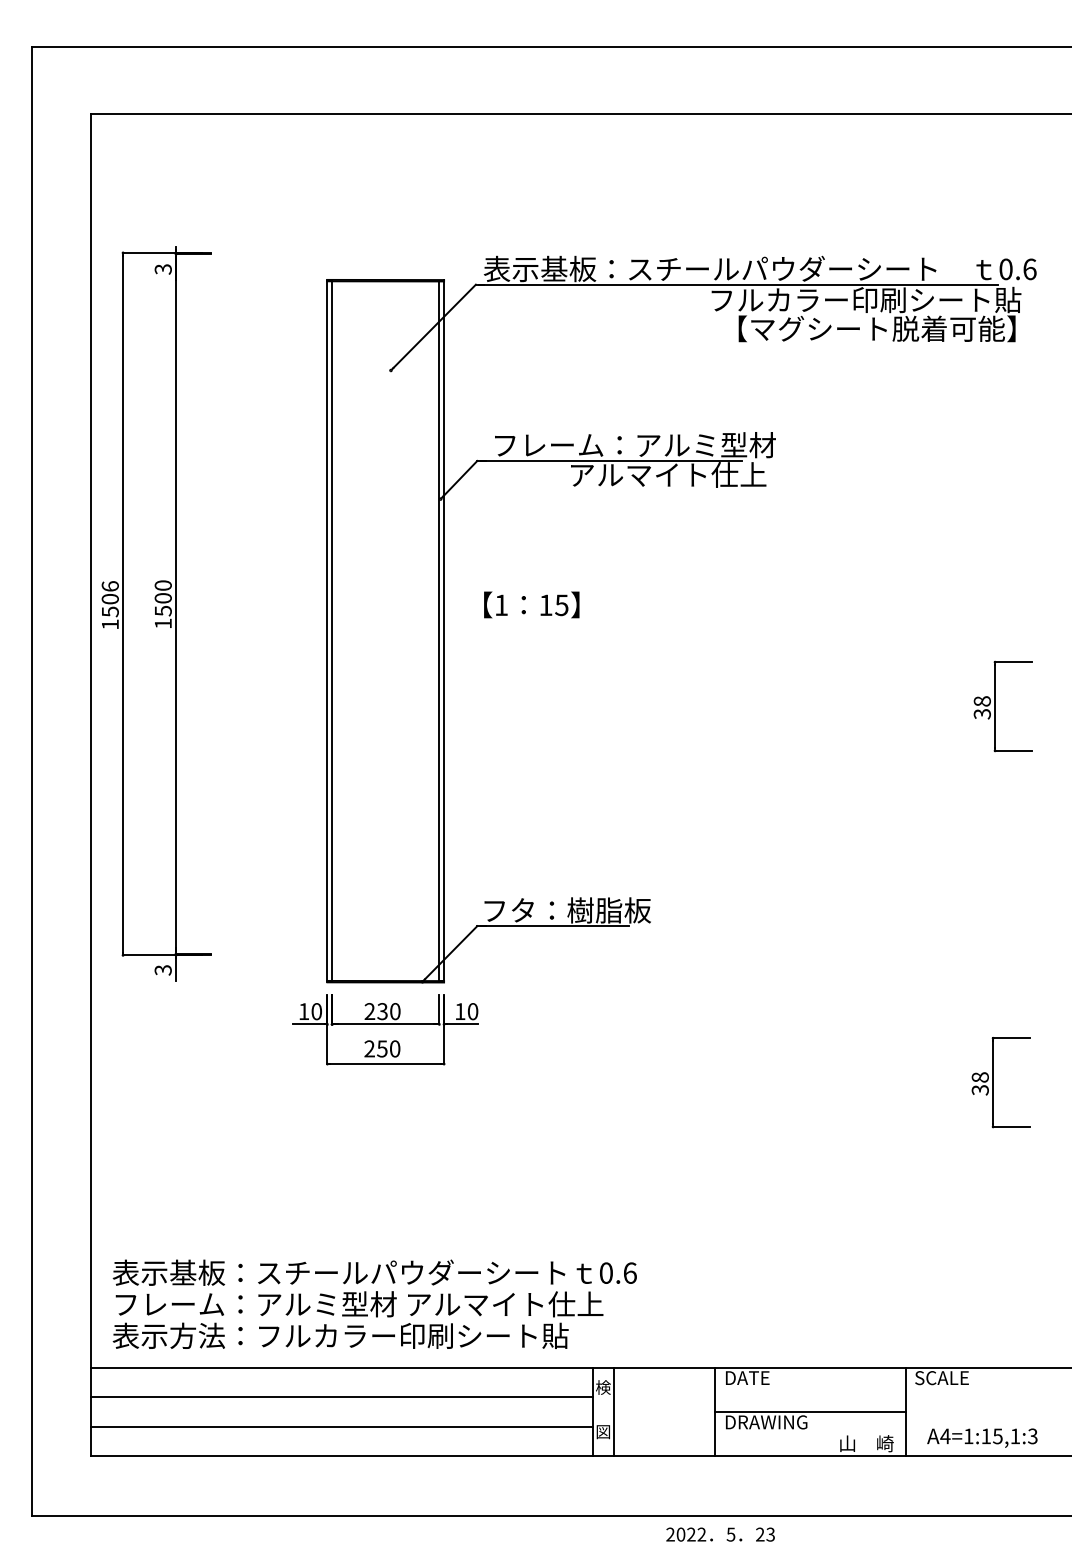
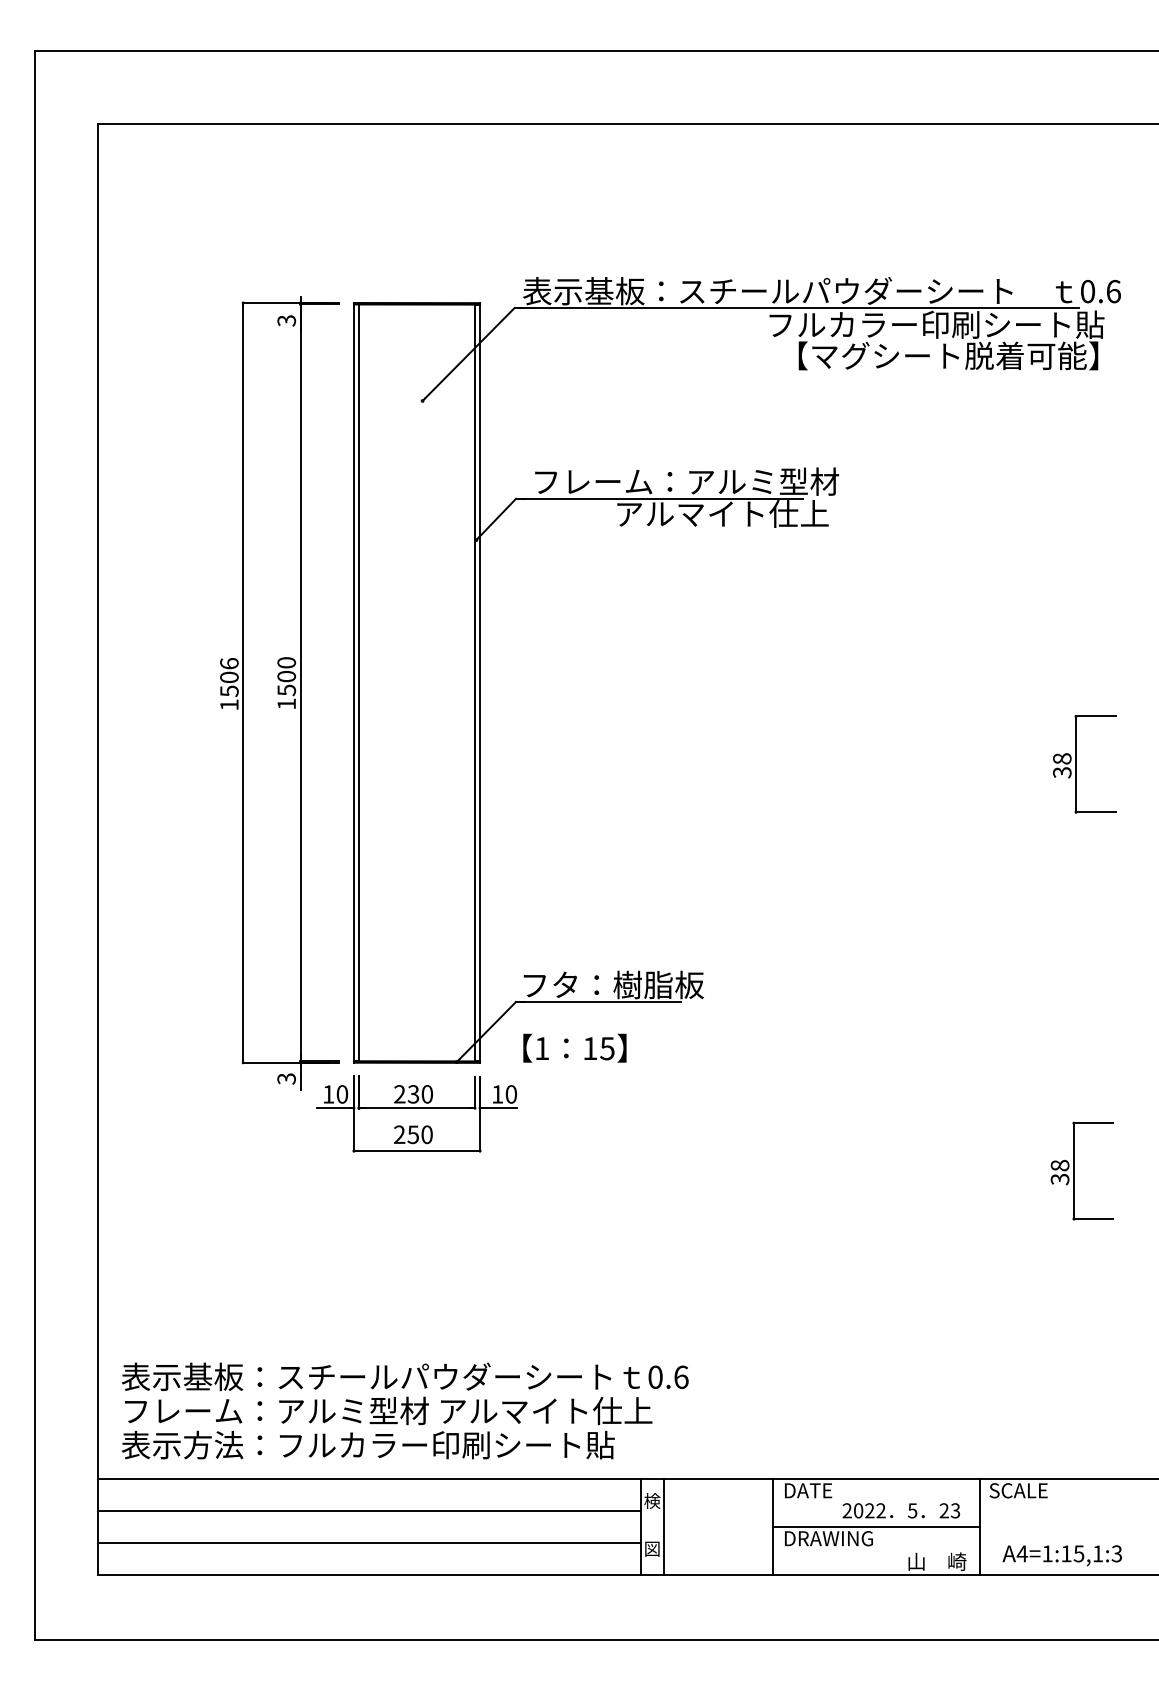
text: (531, 604) -> (574, 1047), moved
part: (156, 613) -> (279, 692), moved
text: (720, 1534) -> (901, 1510), moved

